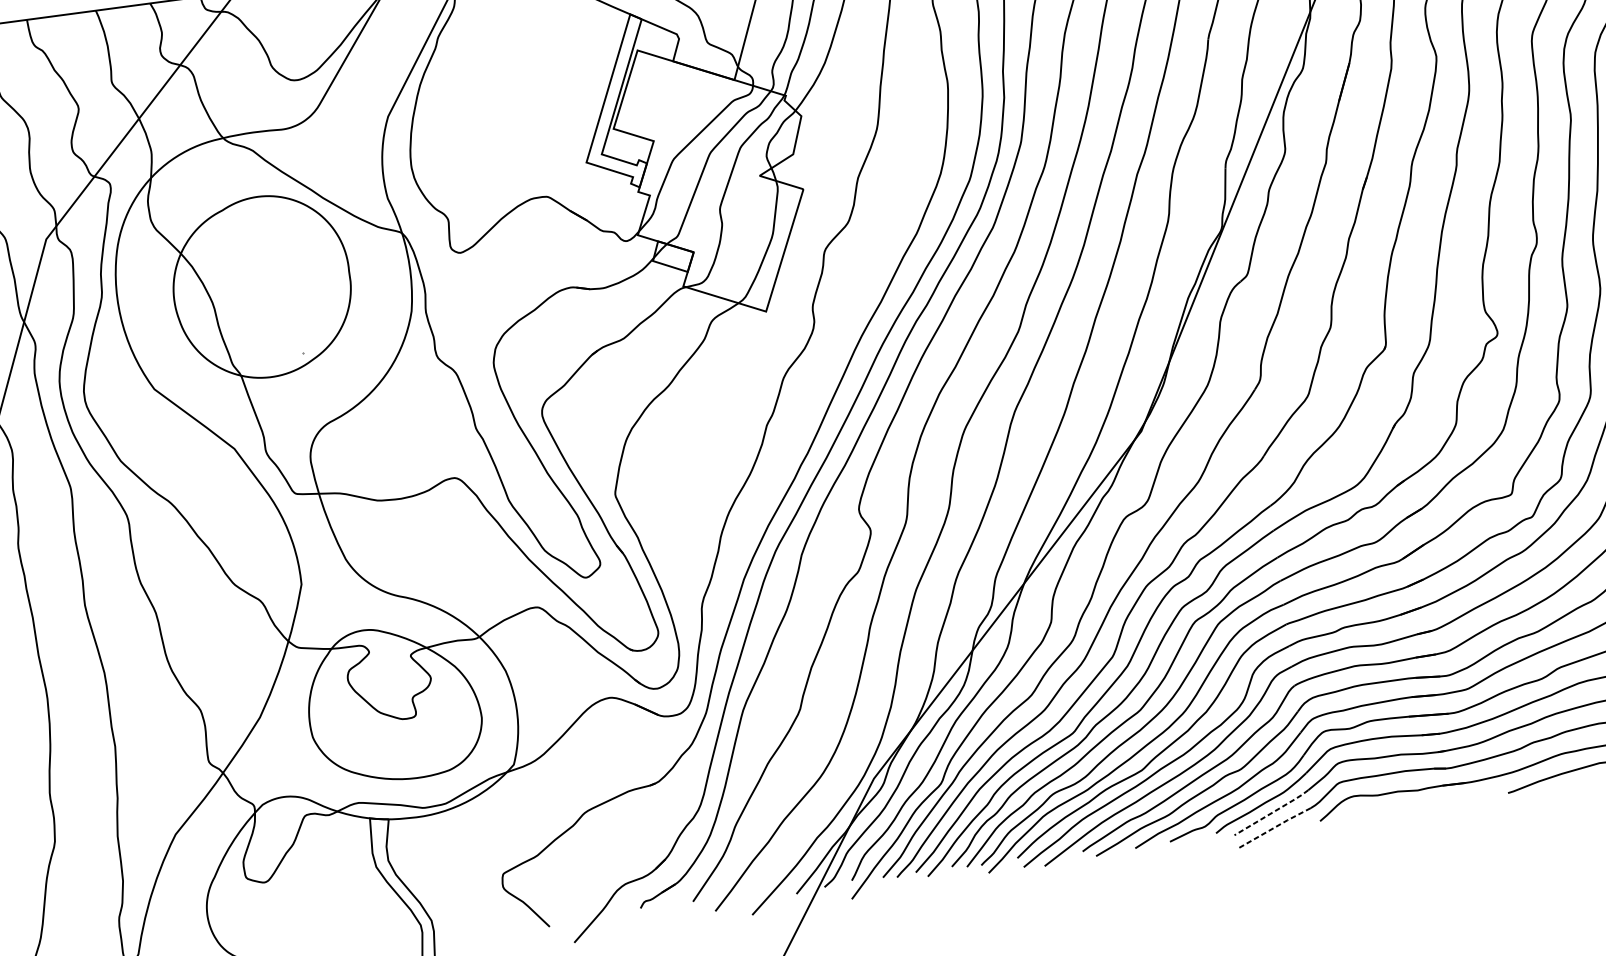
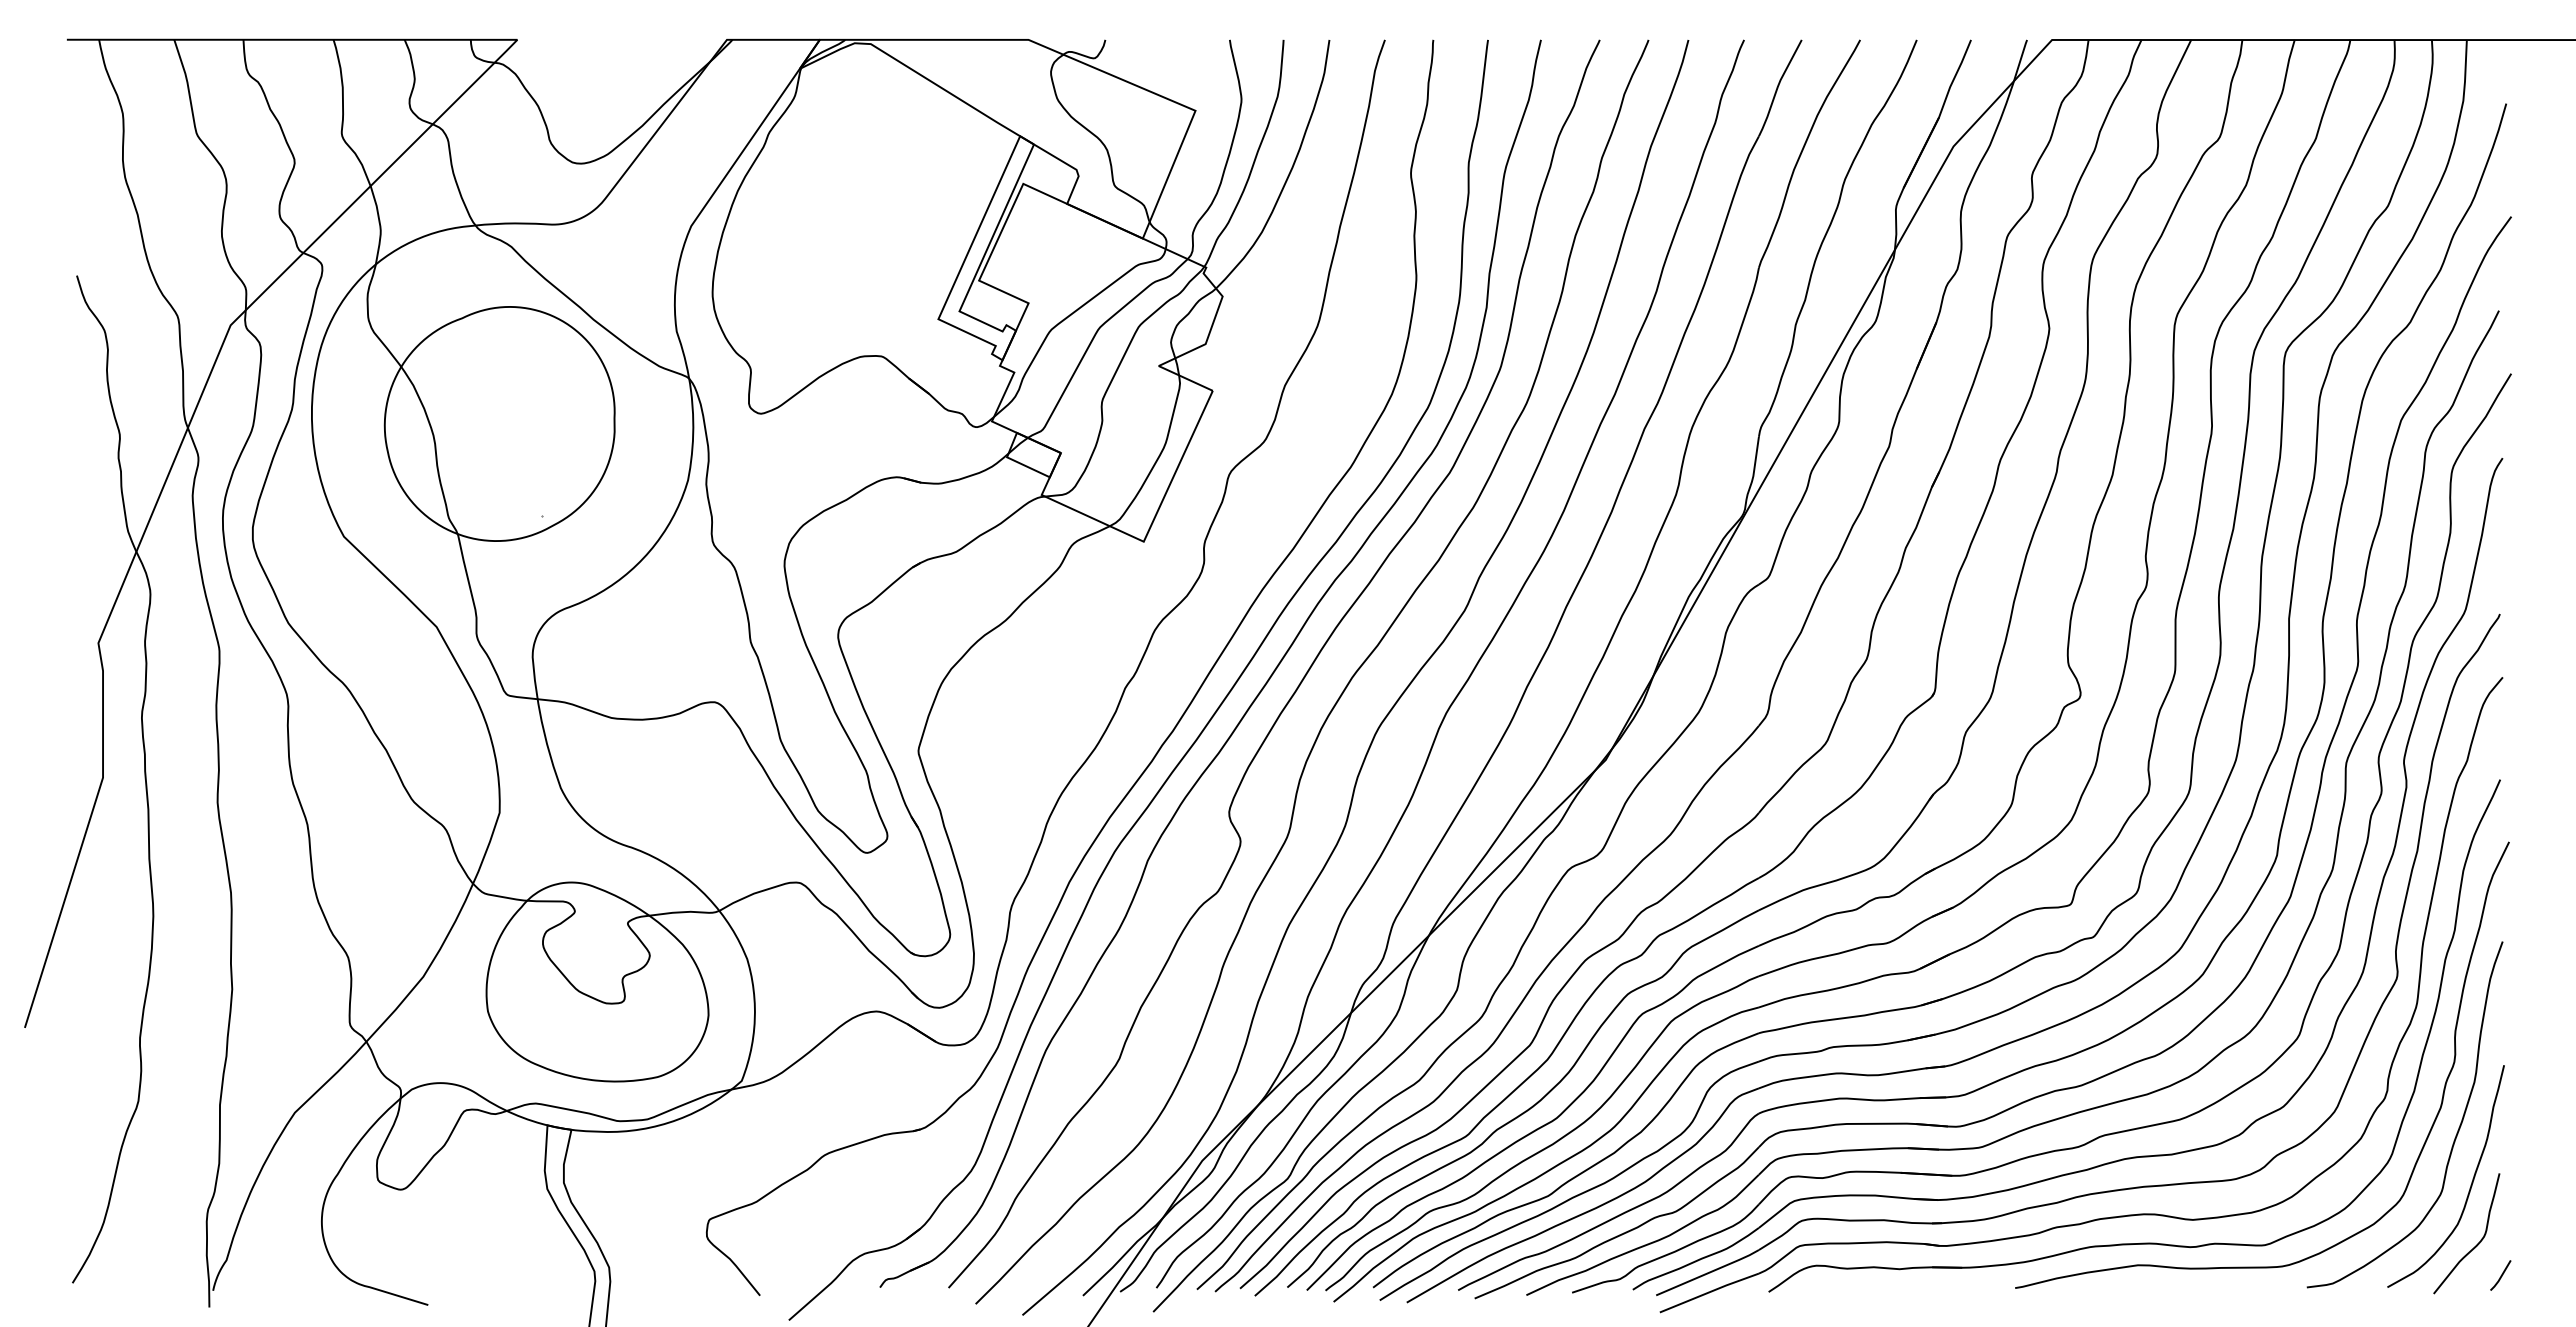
line: (1272, 812) -> (1709, 1272), dashed -> solid
line: (1274, 827) -> (1709, 1292), dashed -> solid

